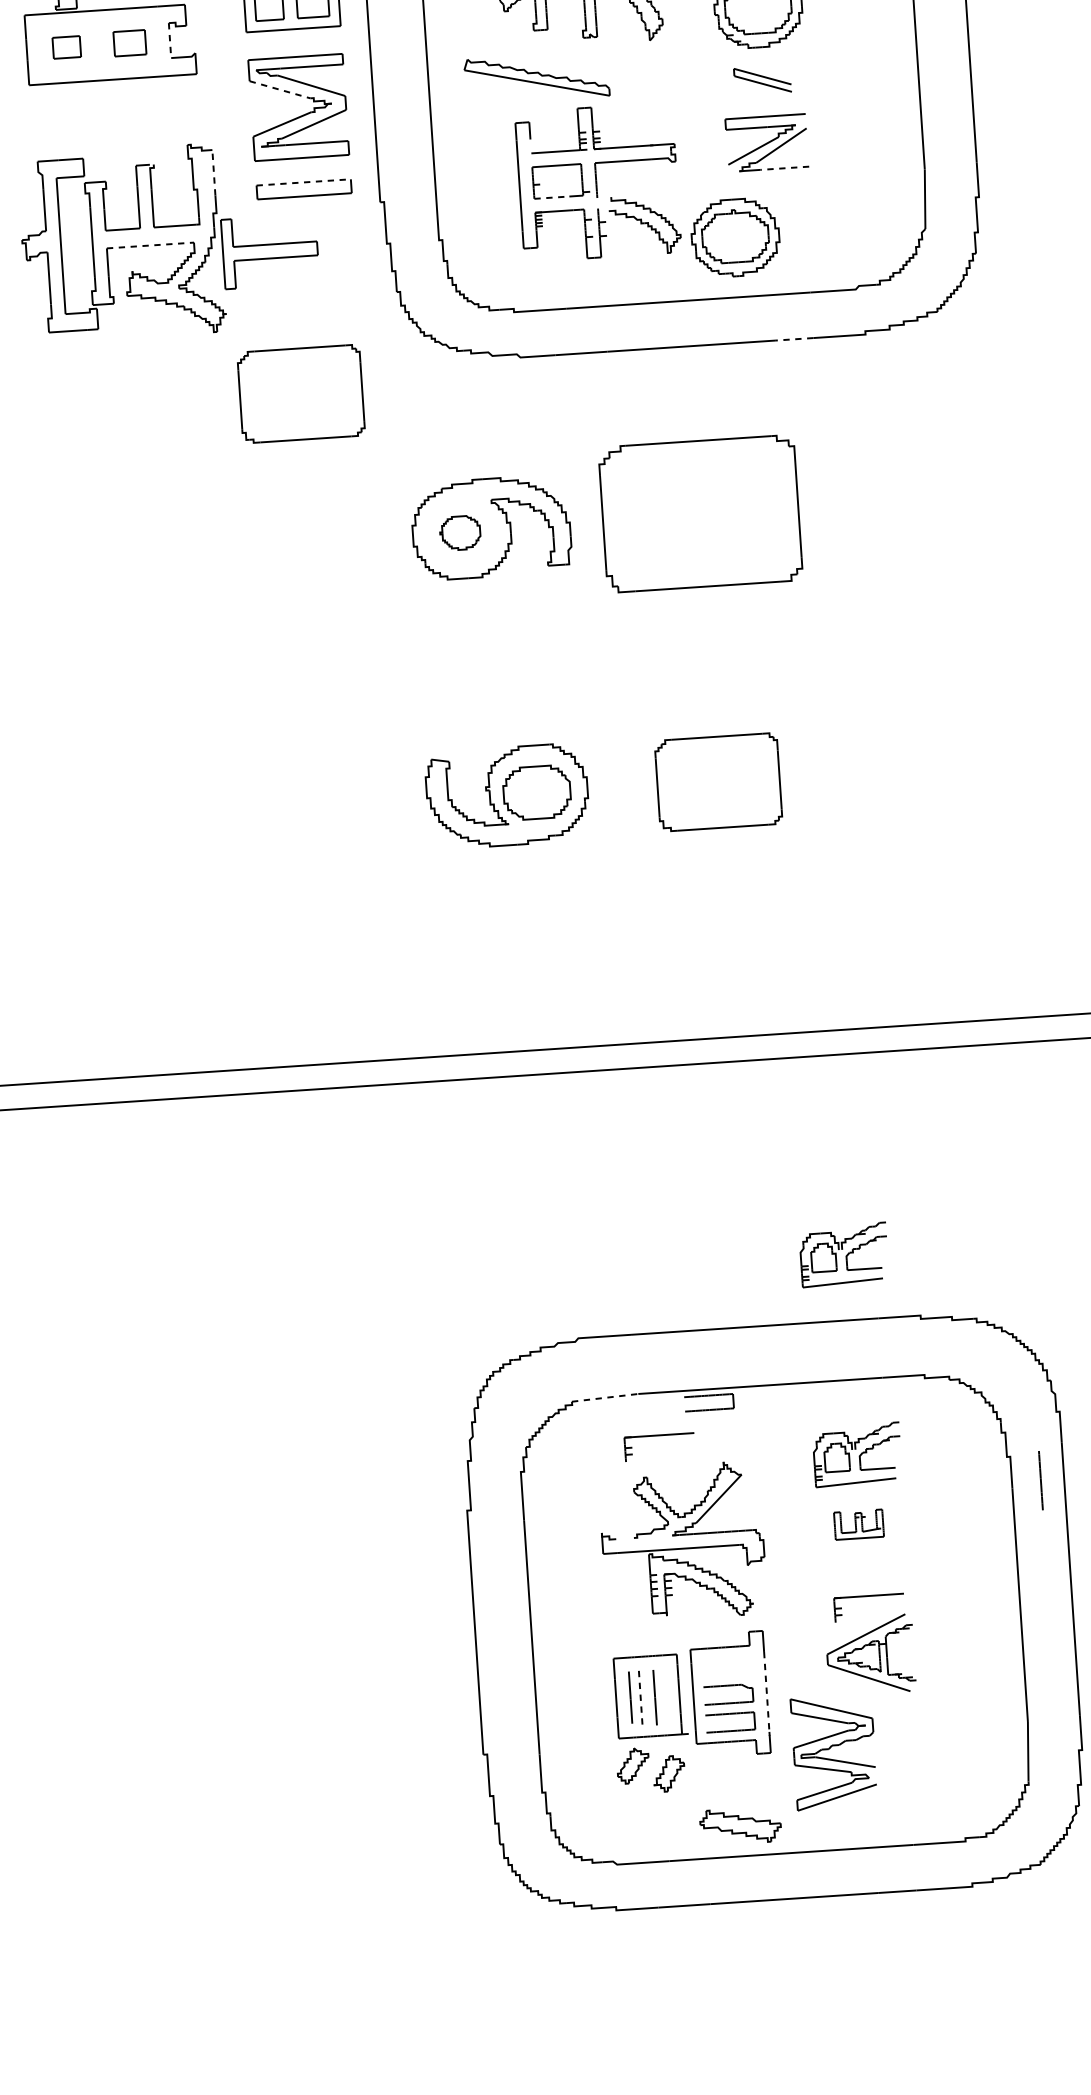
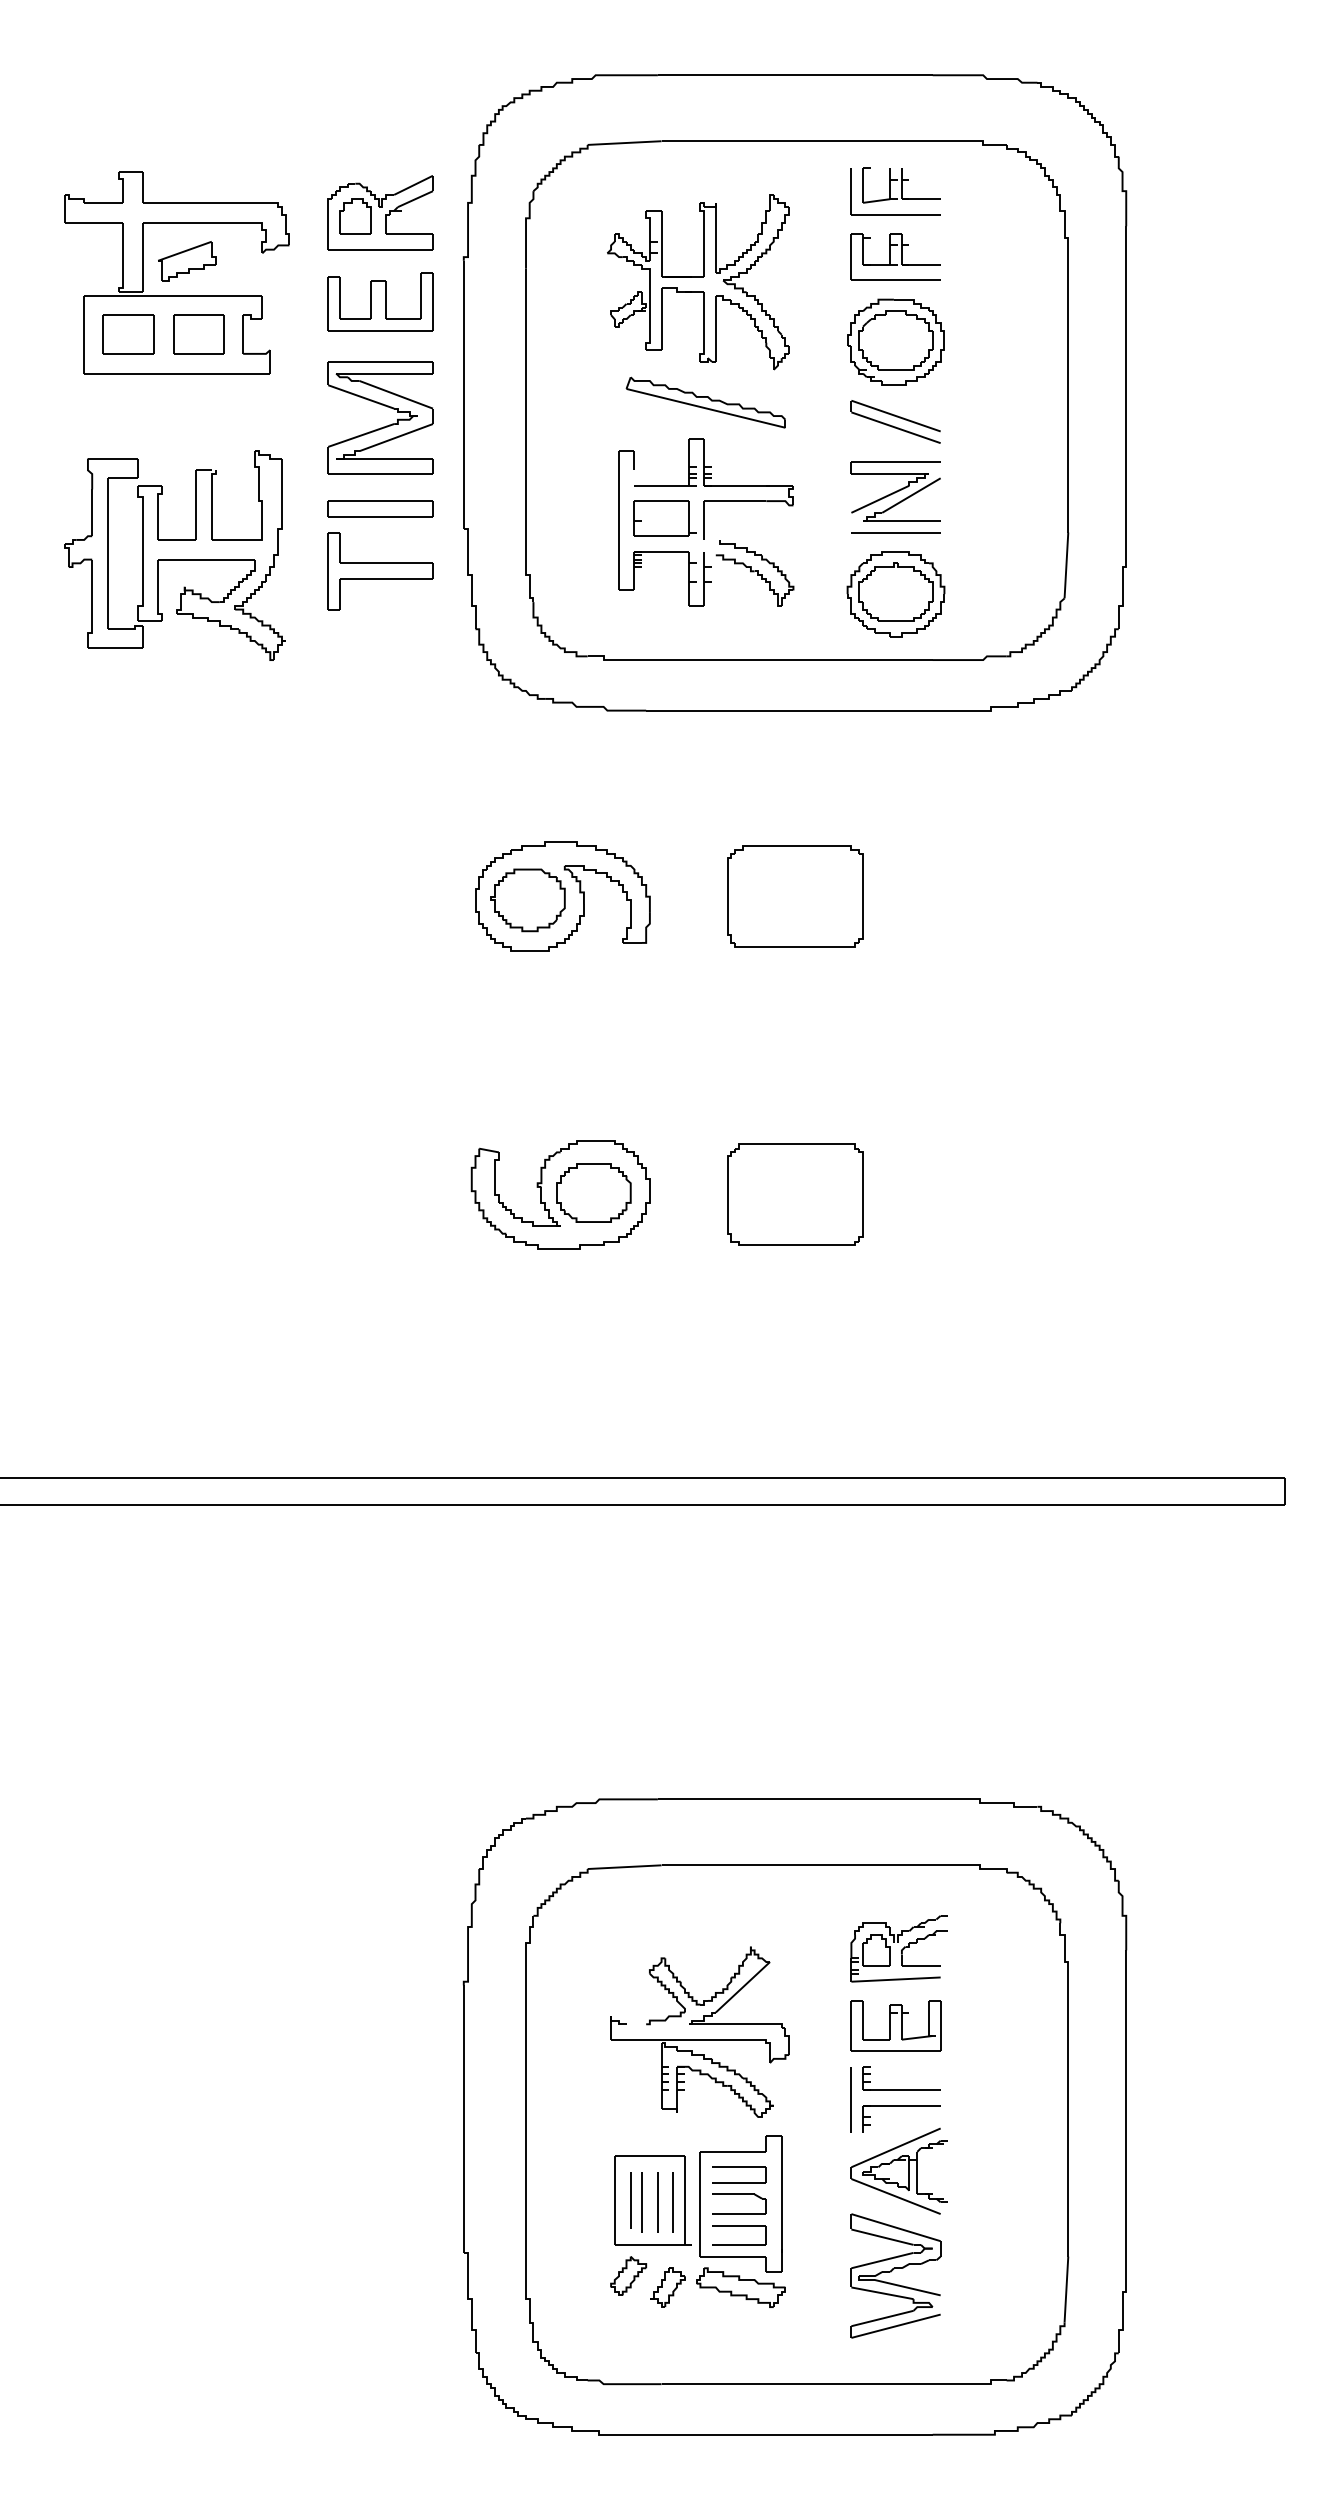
line: (170, 40) -> (243, 334), dashed -> solid
part: (129, 43) -> (198, 334), size x1.43
part: (66, 47) -> (128, 334), size x1.67
part: (536, 77) -> (705, 402), moved
part: (762, 79) -> (895, 421), size x1.43
line: (280, 89) -> (361, 396), dashed -> solid
line: (784, 168) -> (913, 520), dashed -> solid
line: (213, 172) -> (281, 483), dashed -> solid
line: (769, 179) -> (895, 532), added
line: (304, 182) -> (381, 501), dashed -> solid
line: (552, 197) -> (654, 536), dashed -> solid
part: (735, 238) -> (895, 594), moved
line: (151, 245) -> (207, 559), dashed -> solid
part: (270, 251) -> (380, 571), moved
line: (793, 339) -> (910, 710), dashed -> solid
part: (301, 393) -> (362, 734), removed
part: (700, 513) -> (795, 896), size x0.62
part: (459, 533) -> (527, 900), size x1.67
part: (843, 1254) -> (898, 1726), removed
part: (708, 1395) -> (739, 2167), moved
line: (605, 1398) -> (625, 1867), dashed -> solid
part: (659, 1436) -> (681, 1913), removed
line: (1040, 1480) -> (850, 2099), moved
part: (858, 1524) -> (895, 2025), size x1.67
part: (867, 1581) -> (901, 2089), added
line: (766, 1694) -> (781, 2206), dashed -> solid
line: (668, 1696) -> (672, 2202), added
line: (640, 1698) -> (641, 2202), dashed -> solid
part: (833, 1751) -> (895, 2275), moved
part: (740, 1825) -> (740, 2287), moved

